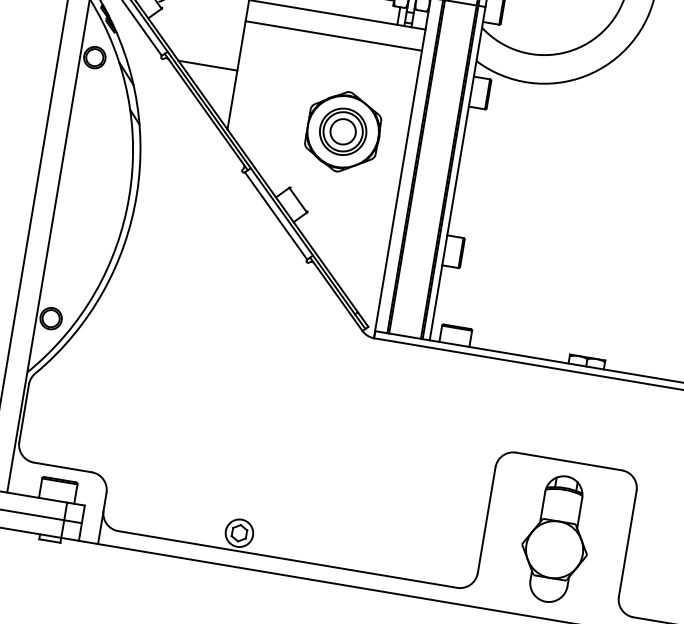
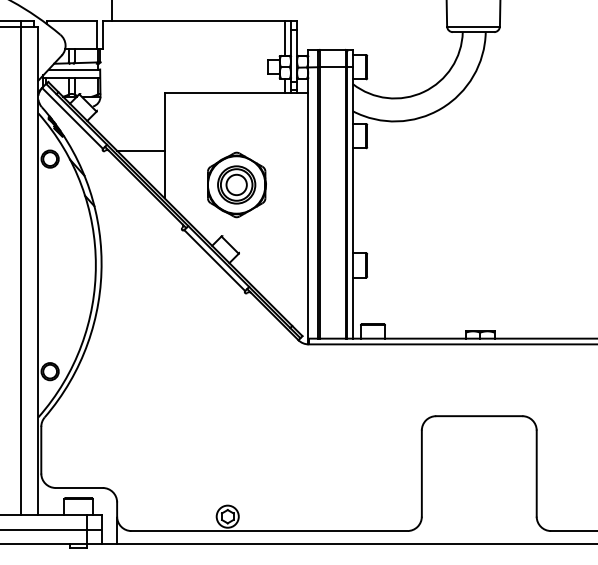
line: (333, 36) -> (236, 110), removed
part: (343, 131) -> (236, 184), moved
part: (556, 539) -> (479, 479), removed

